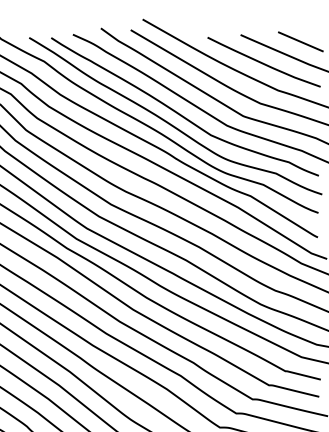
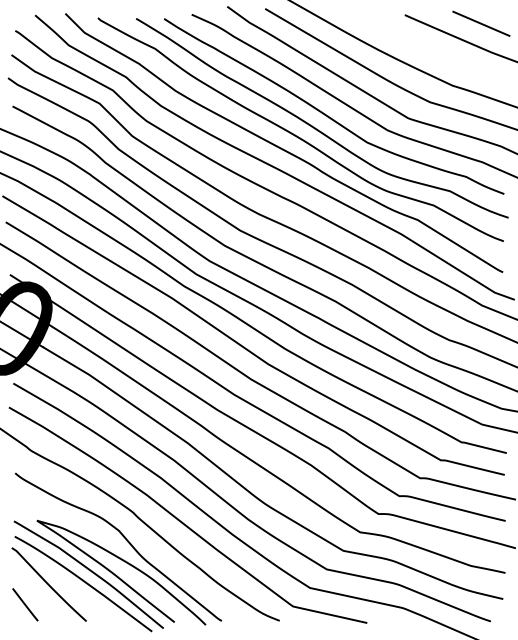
curve: (263, 62) -> (433, 50), removed

